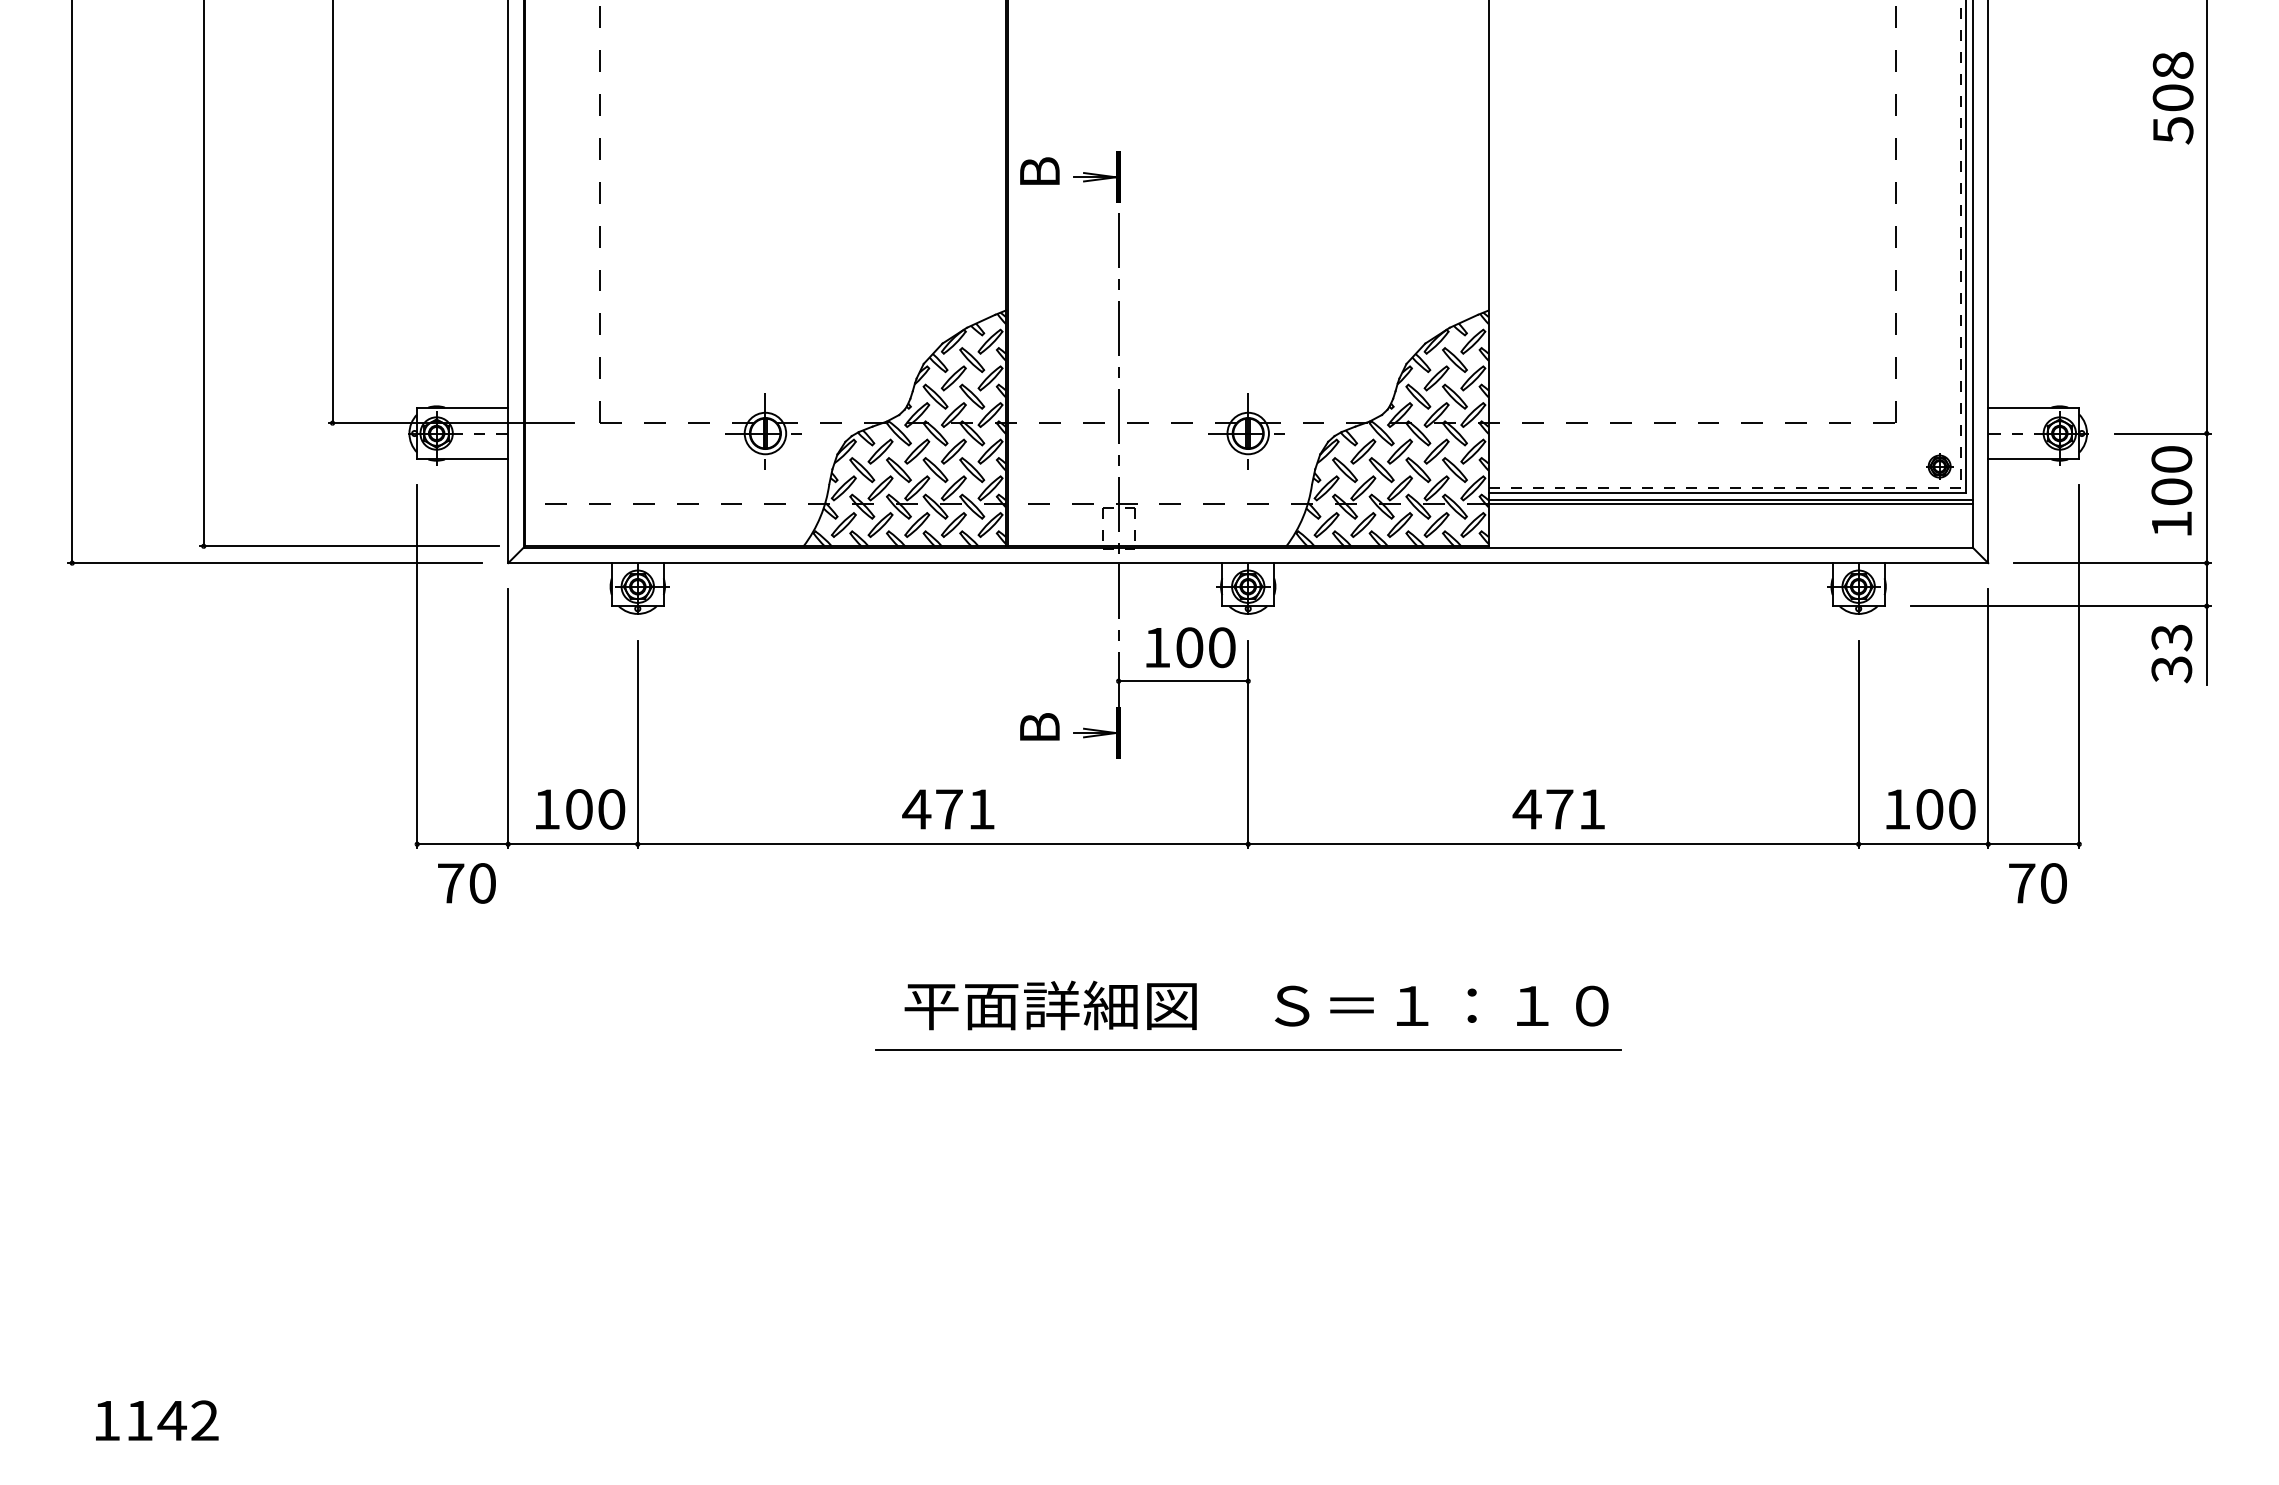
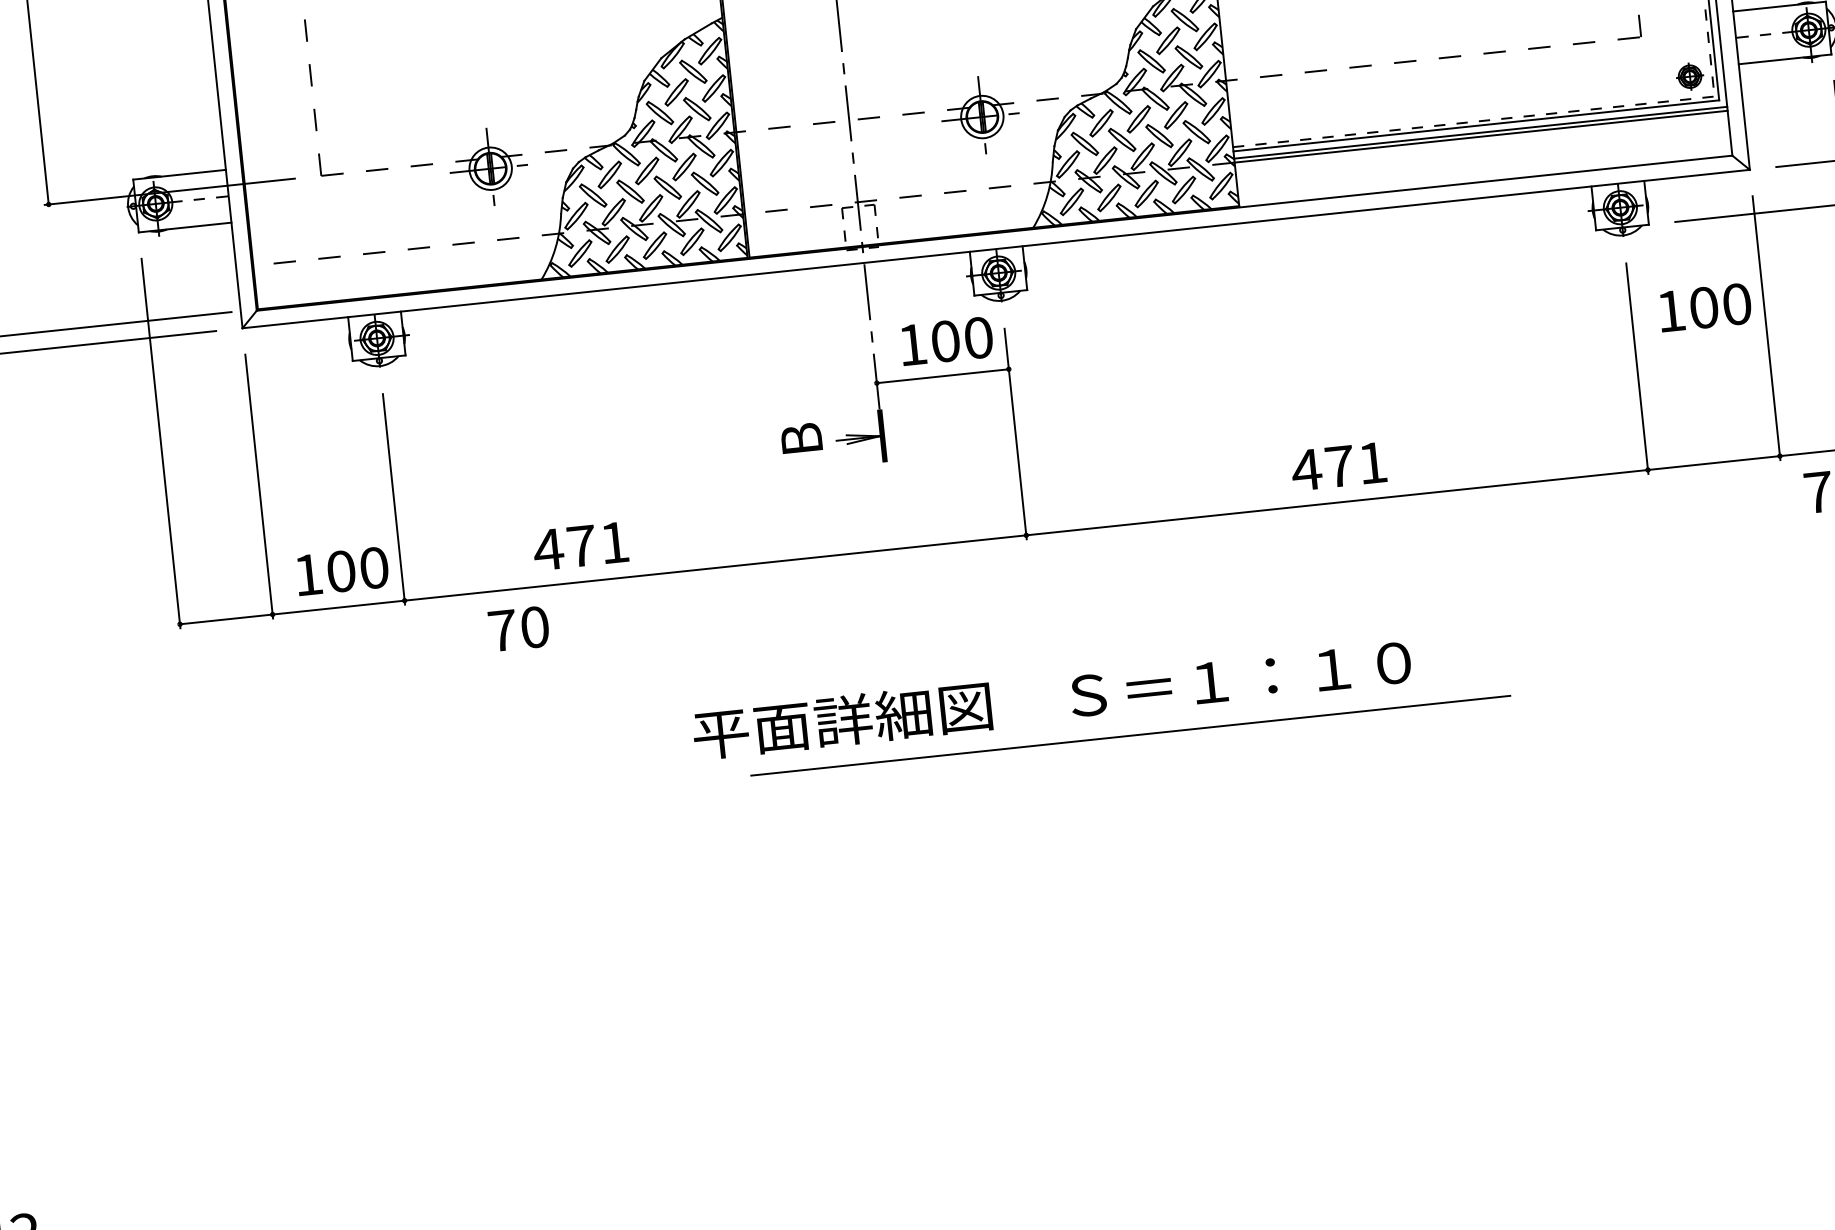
text: (948, 809) -> (580, 546), moved
text: (1930, 809) -> (1704, 307), moved
text: (466, 883) -> (518, 629), moved
line: (1248, 1049) -> (1131, 735), moved

